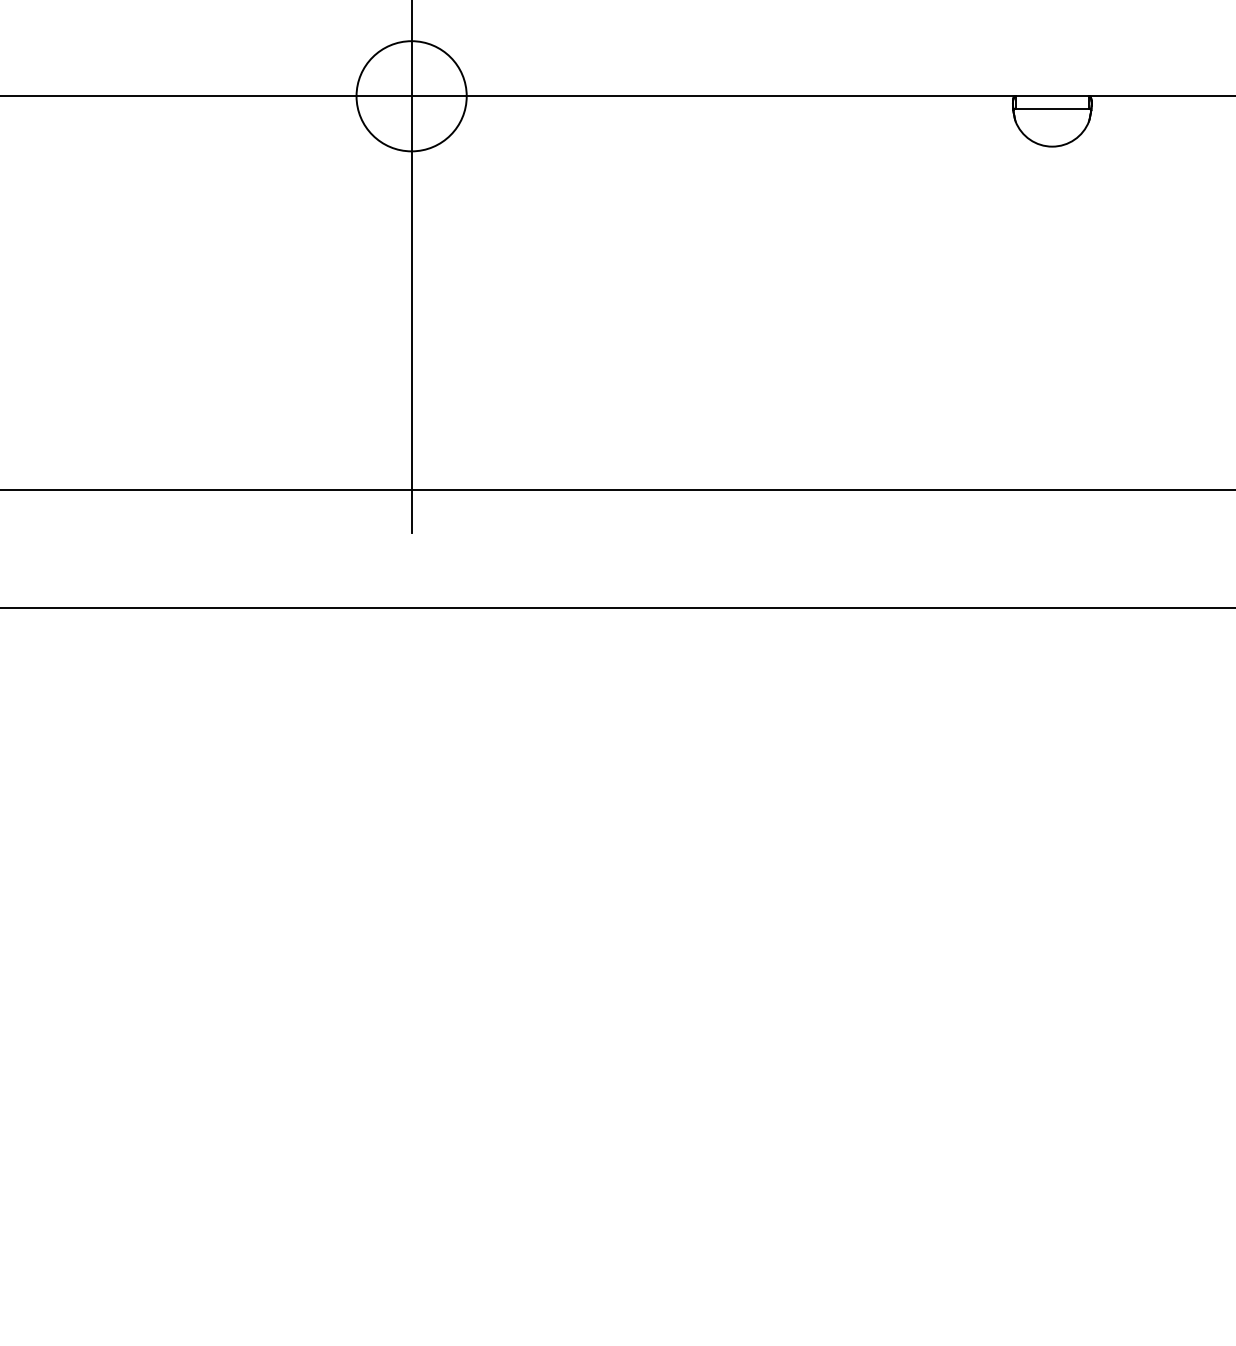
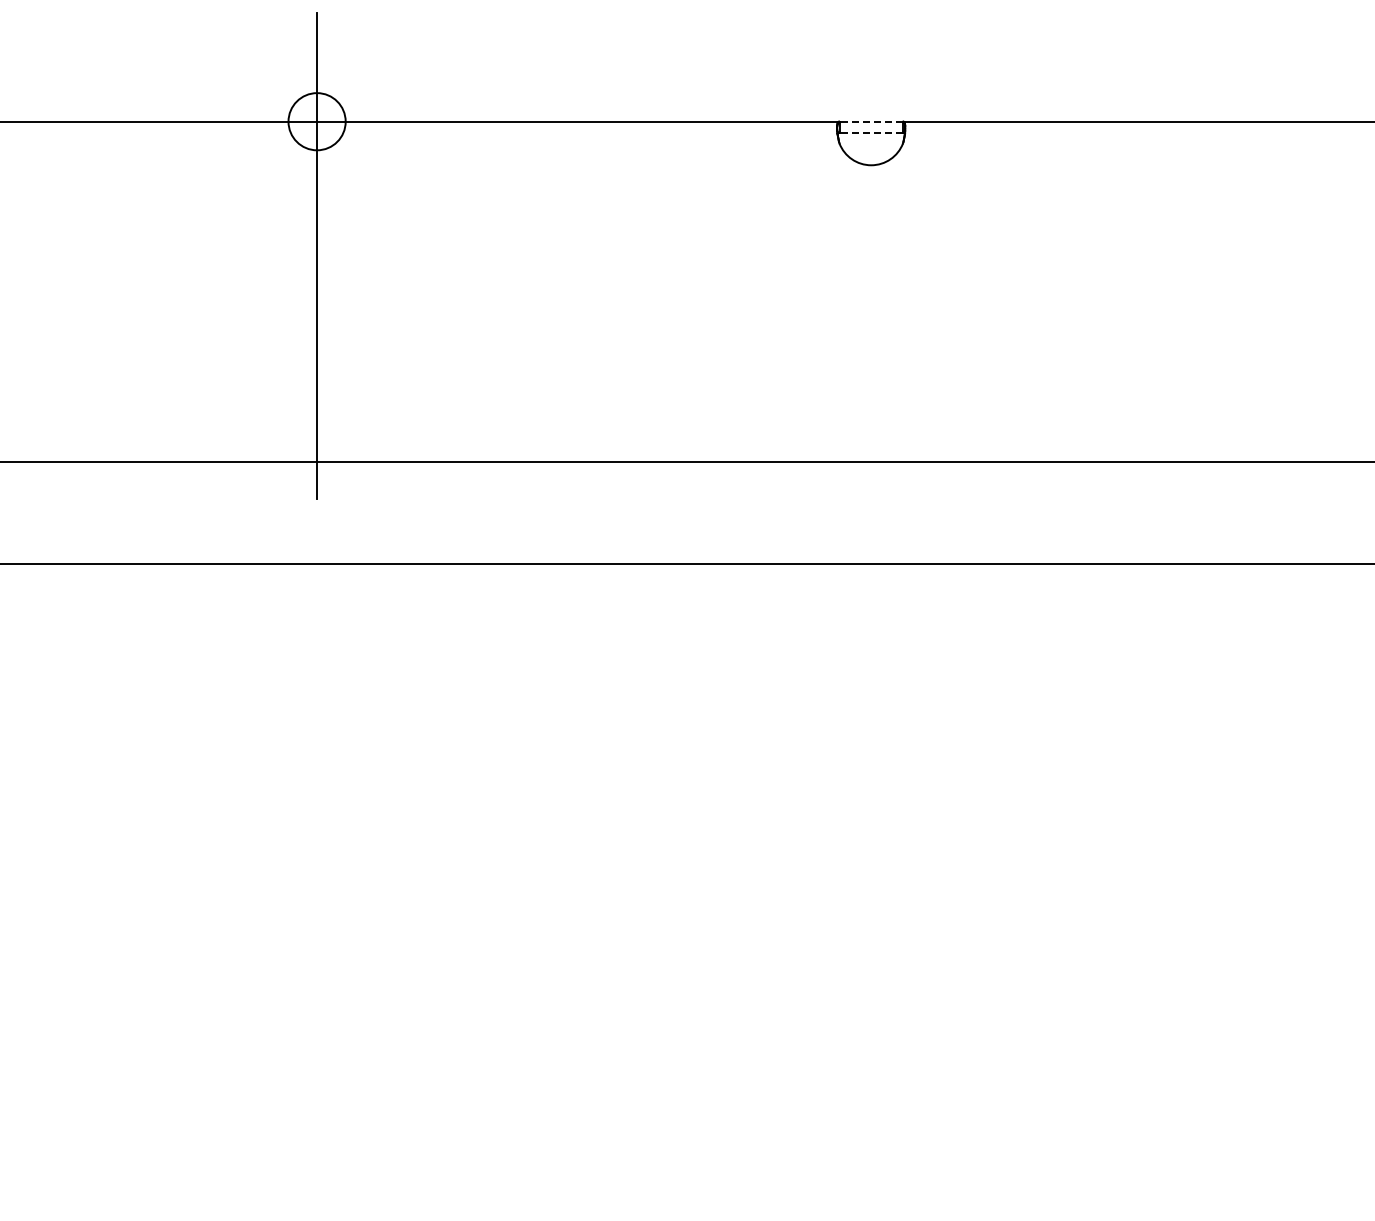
circle: (410, 96) -> (316, 121), size x0.6
line: (1052, 96) -> (871, 121), solid -> dashed
line: (1052, 108) -> (871, 132), solid -> dashed

